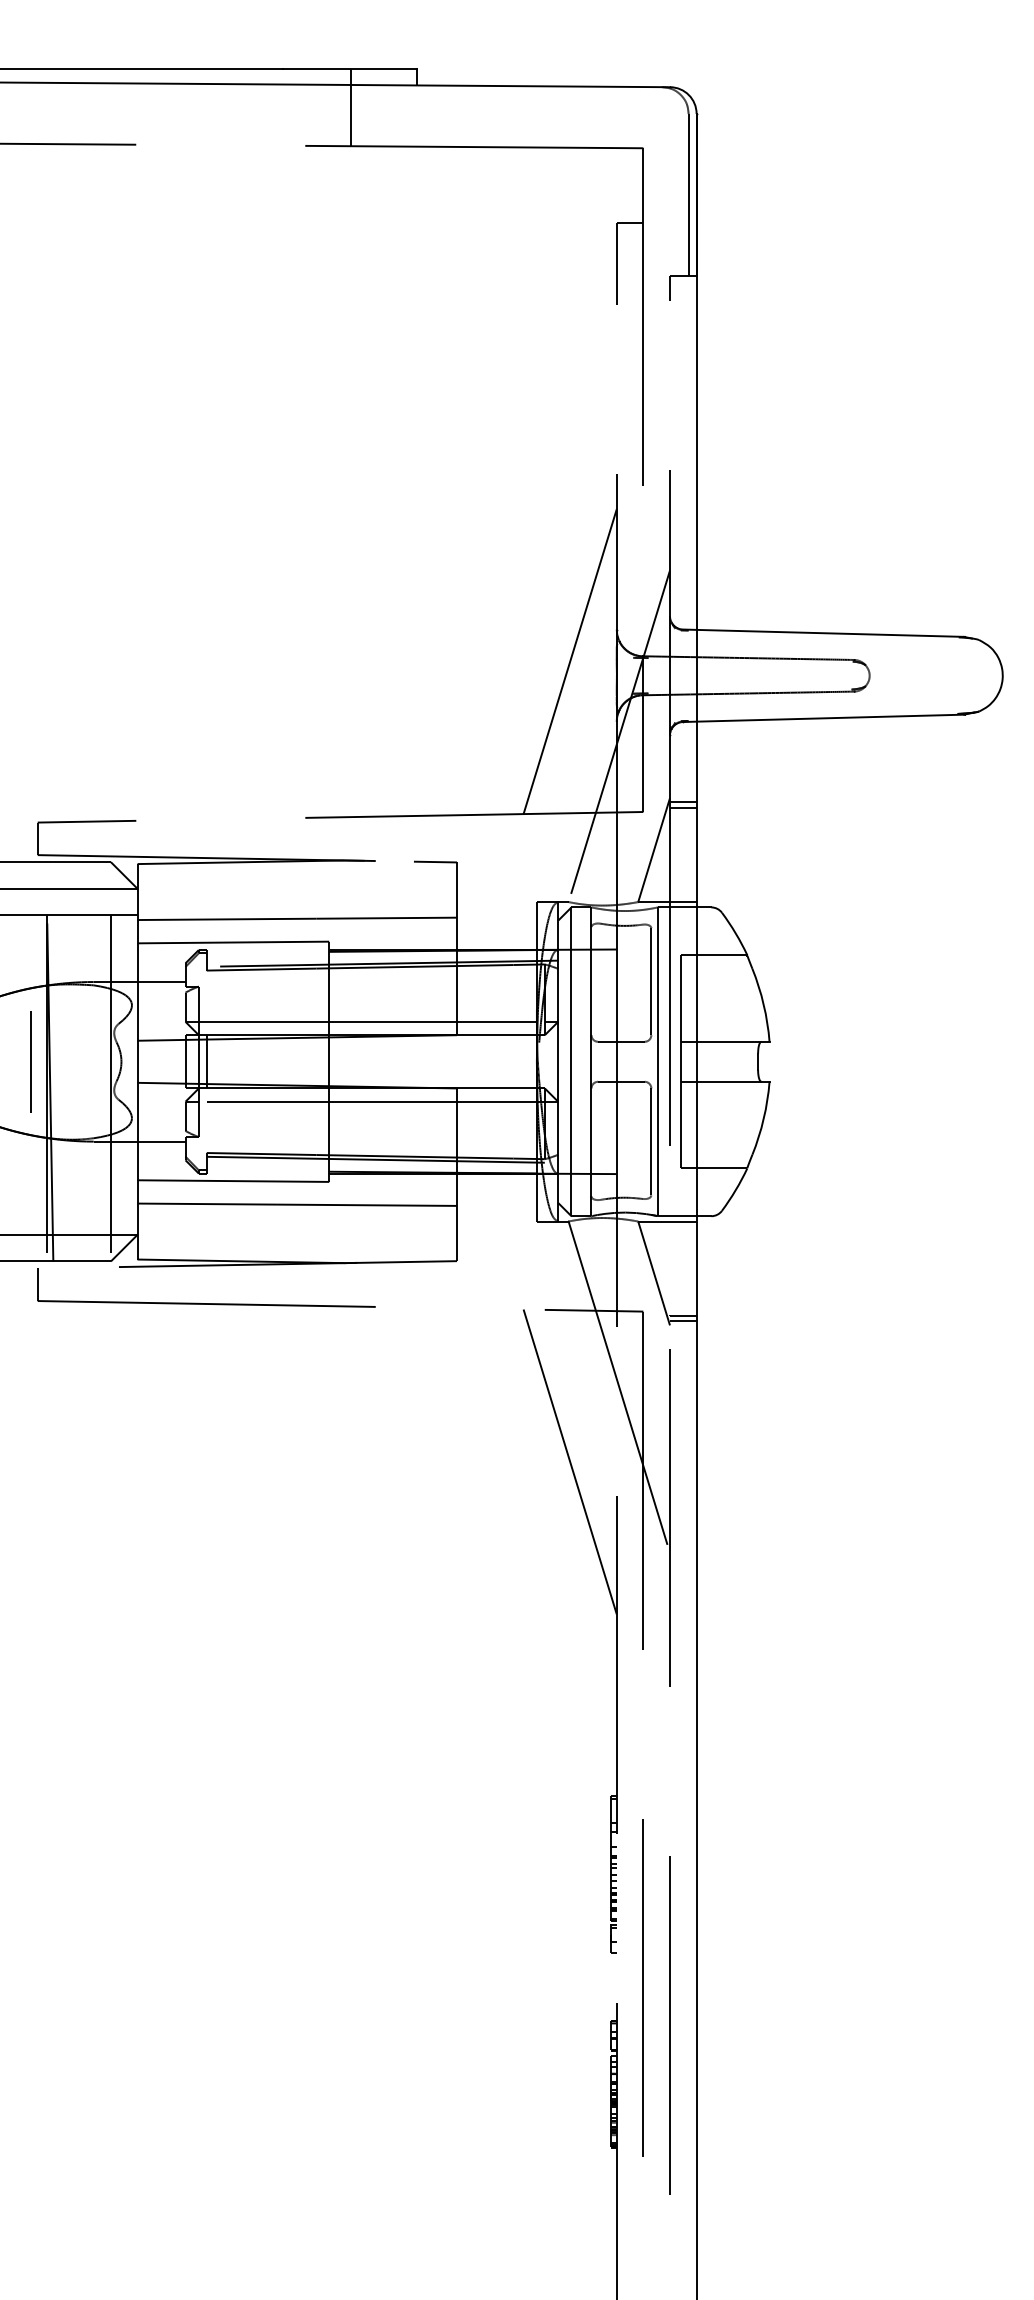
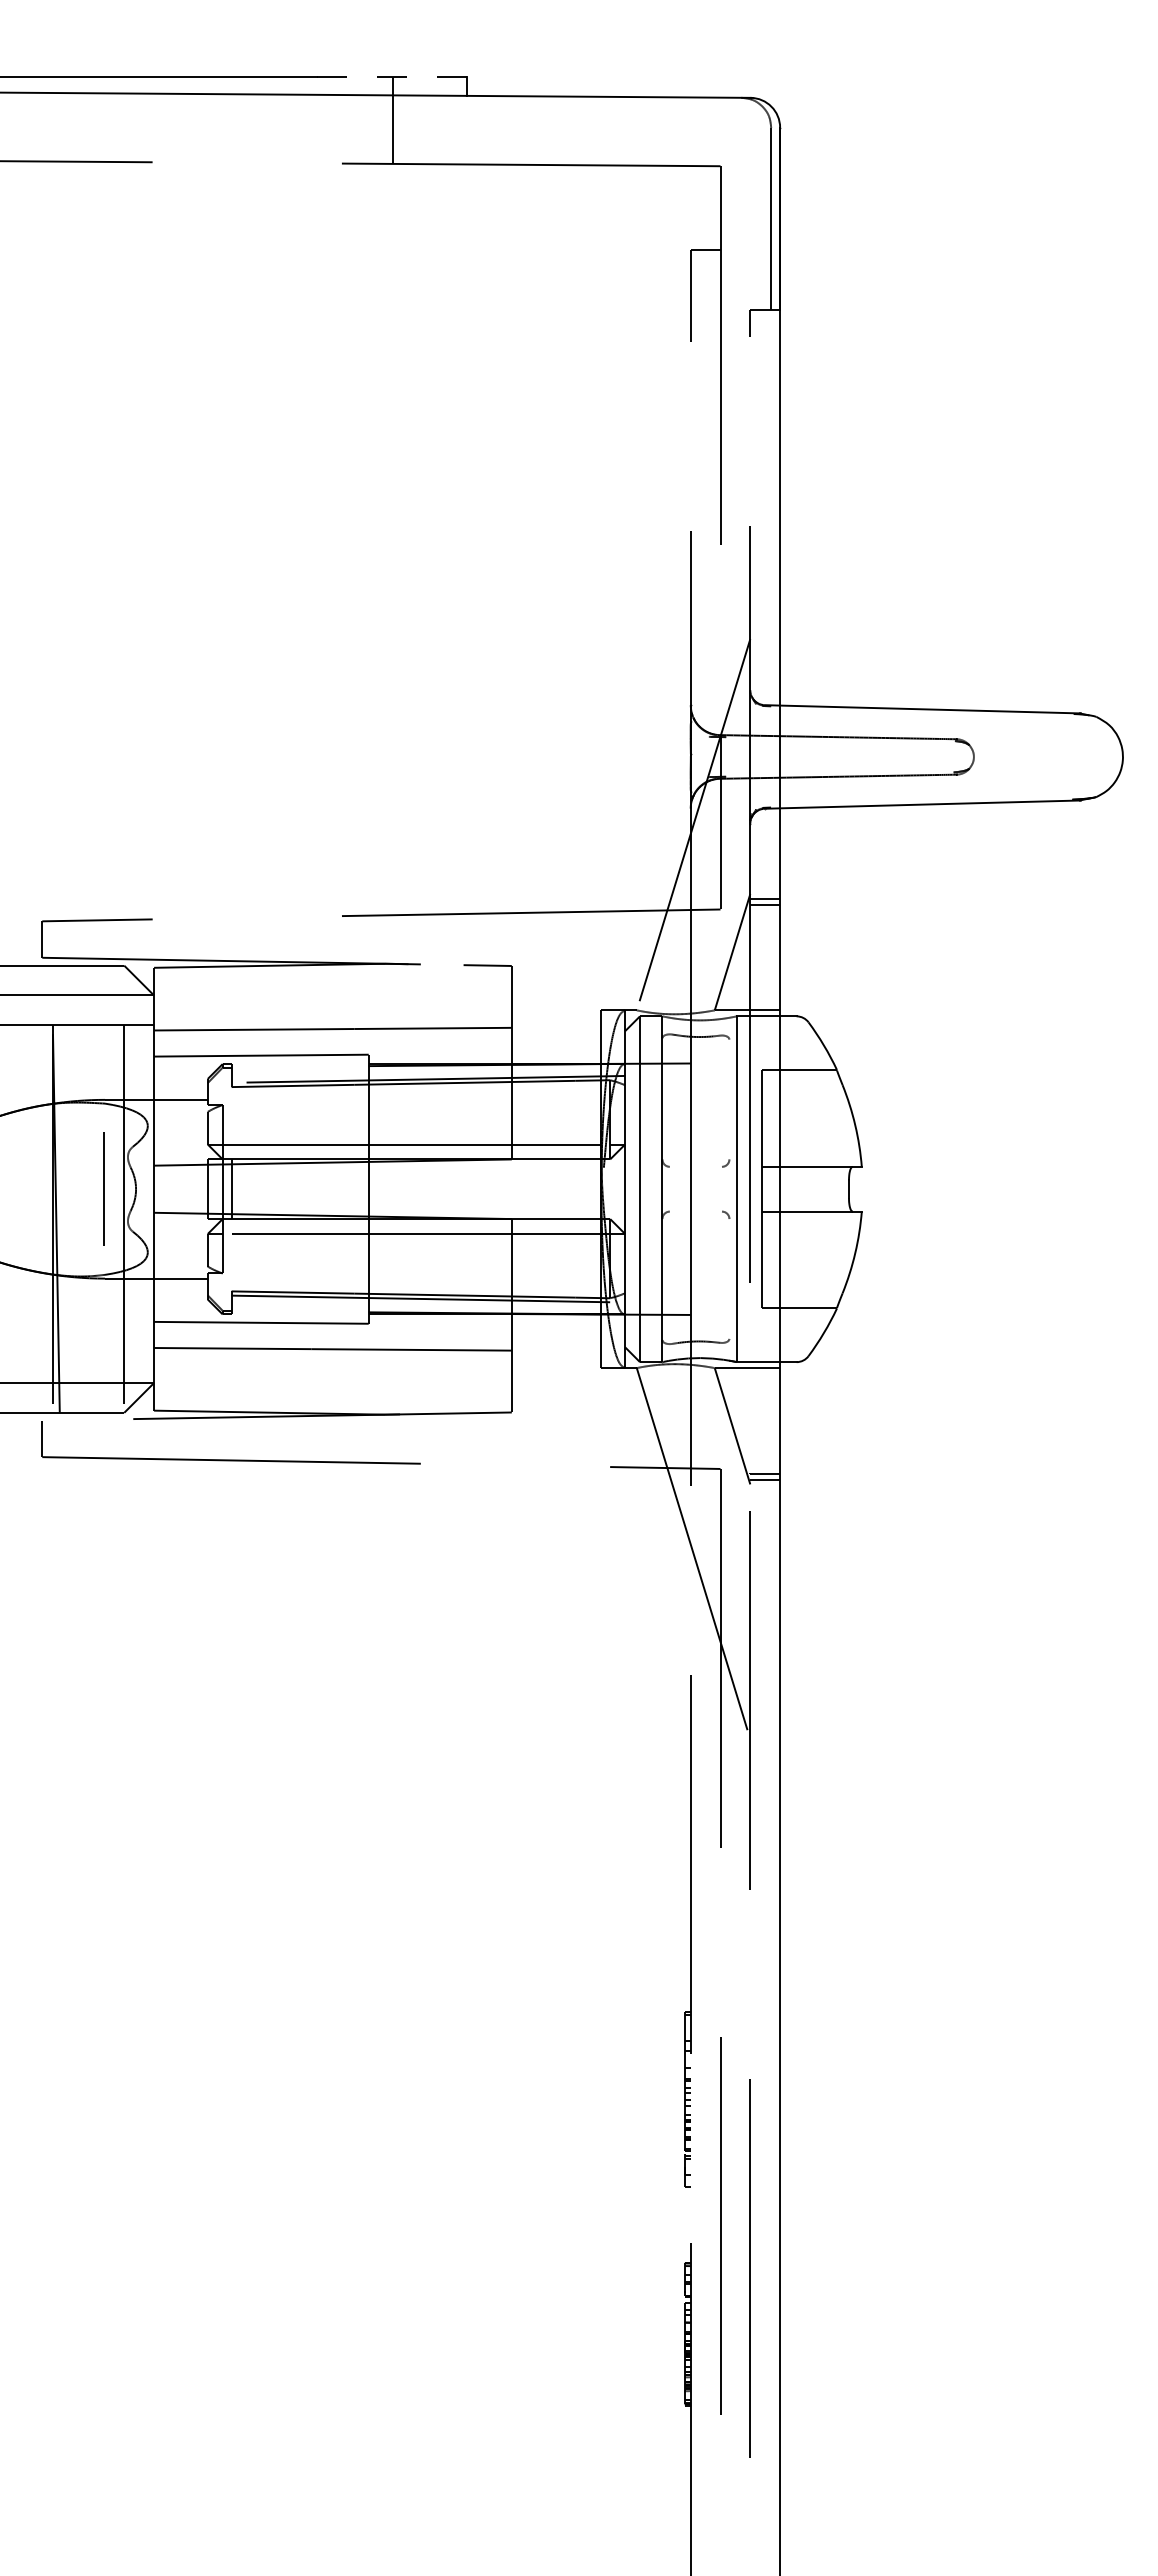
line: (350, 69) -> (392, 77), solid -> dashed
line: (570, 661) -> (638, 740), removed
line: (651, 981) -> (729, 1099), removed
line: (621, 1041) -> (695, 1166), removed
line: (30, 1061) -> (103, 1188), moved
line: (621, 1081) -> (695, 1211), removed
line: (651, 1141) -> (729, 1278), removed
line: (570, 1461) -> (638, 1636), removed

